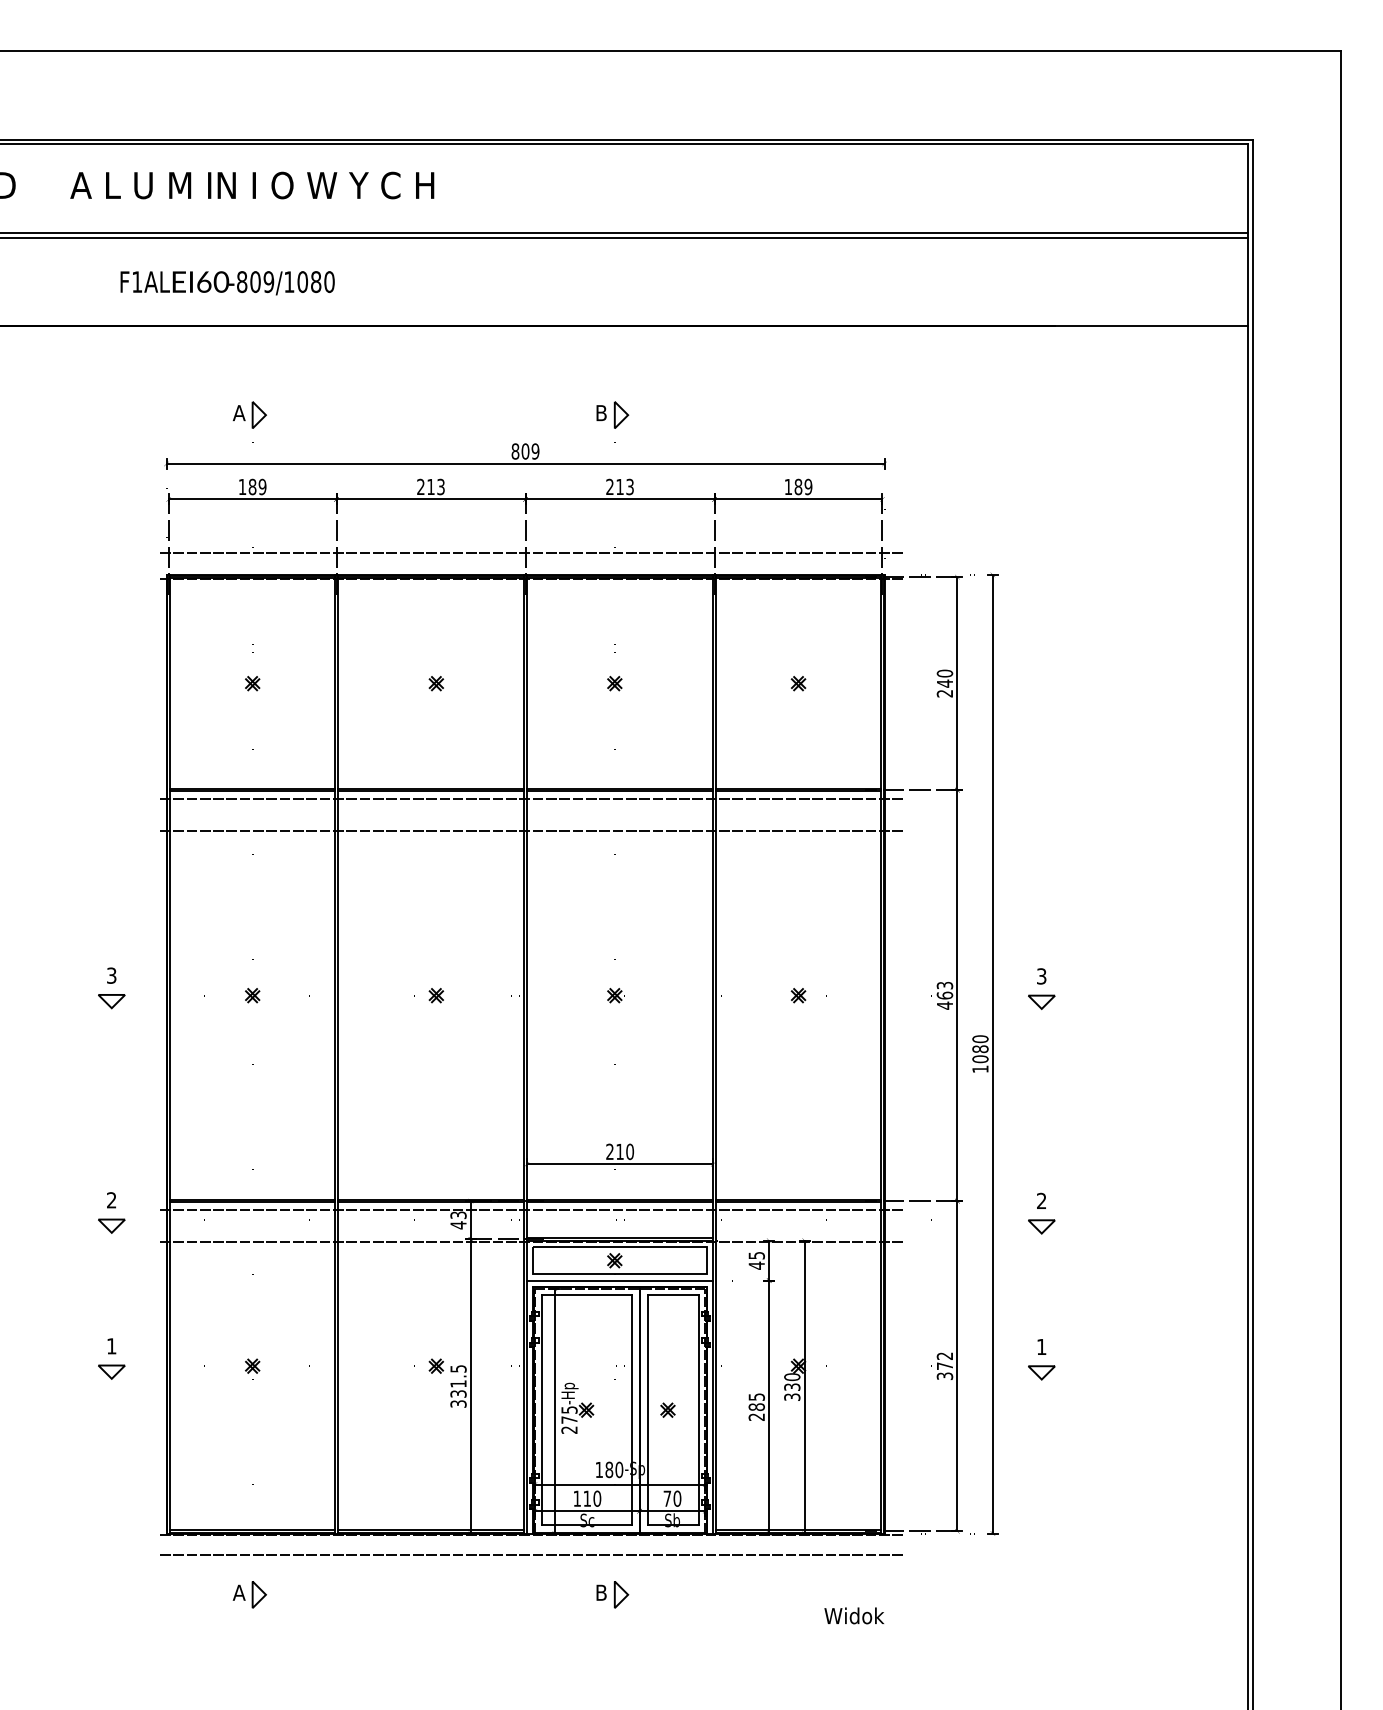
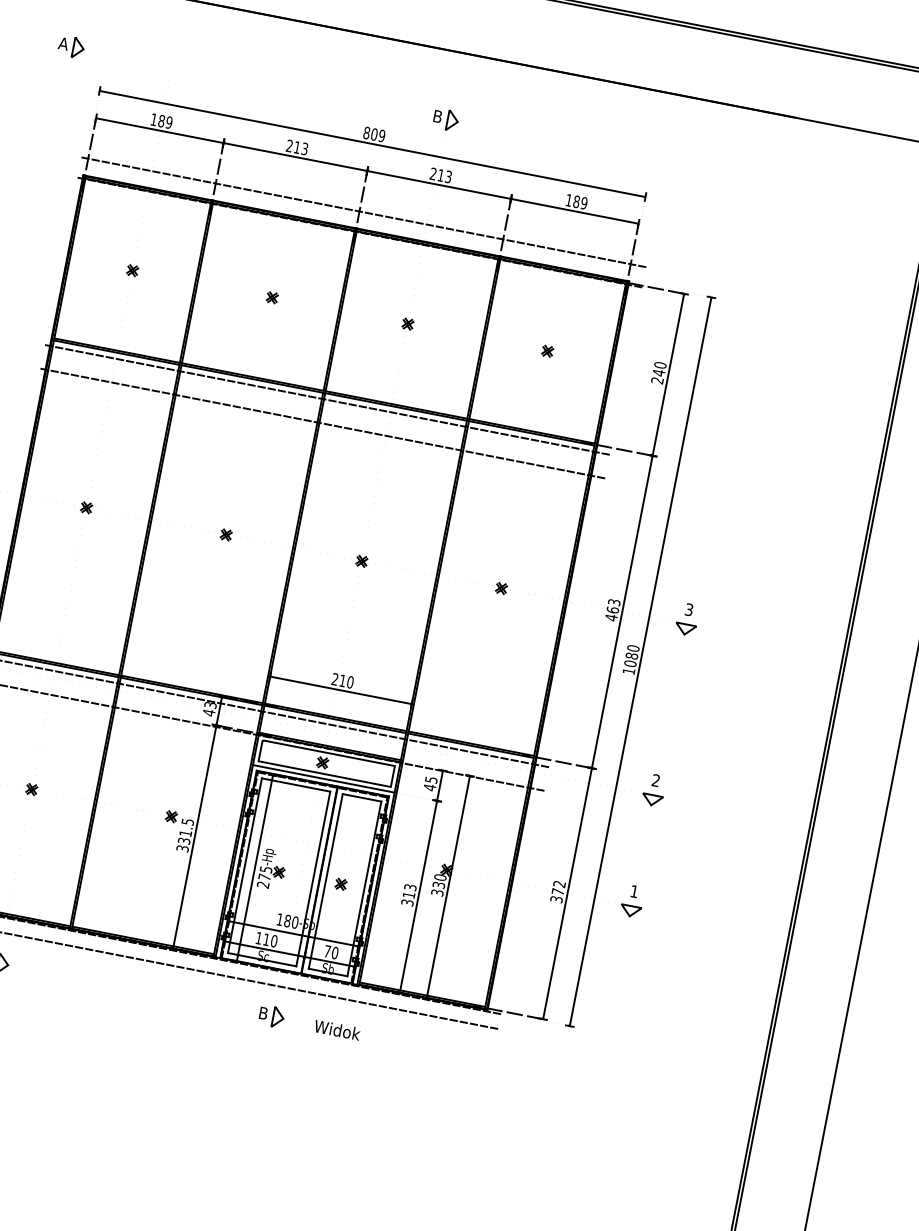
part: (249, 414) -> (71, 46), moved
text: (756, 1406) -> (408, 894), 285 -> 313
text: (854, 1615) -> (337, 1029), moved

